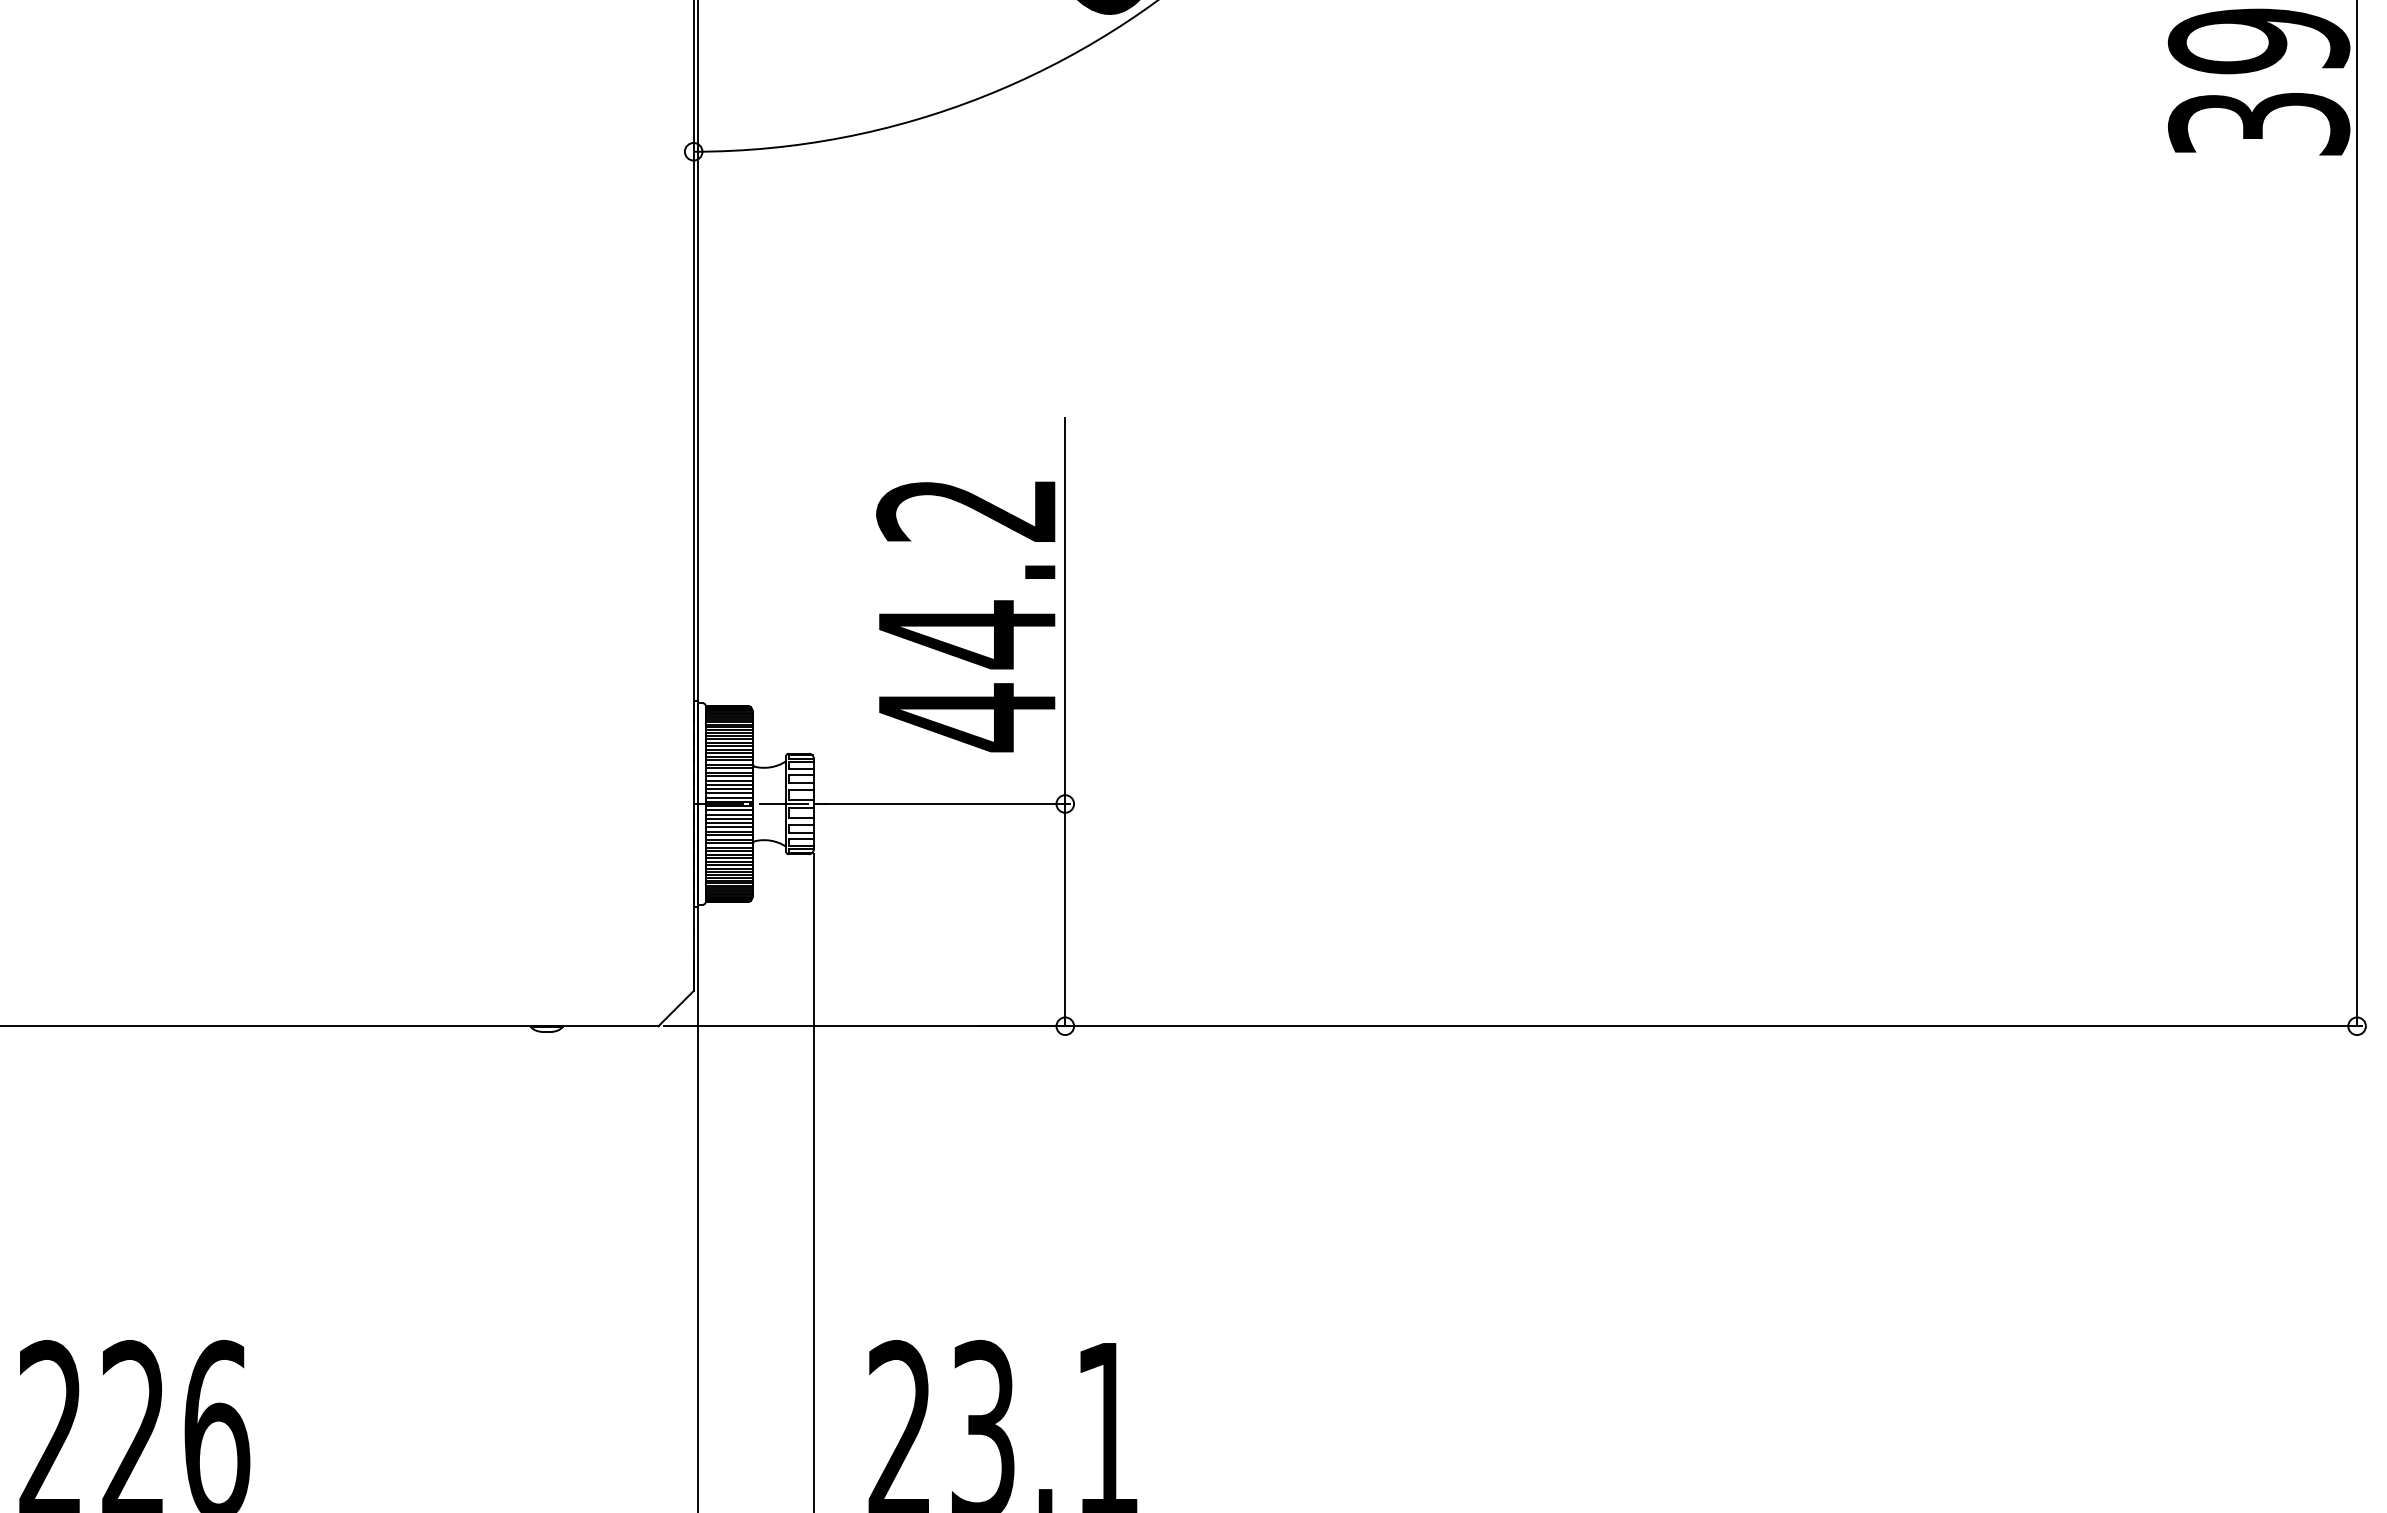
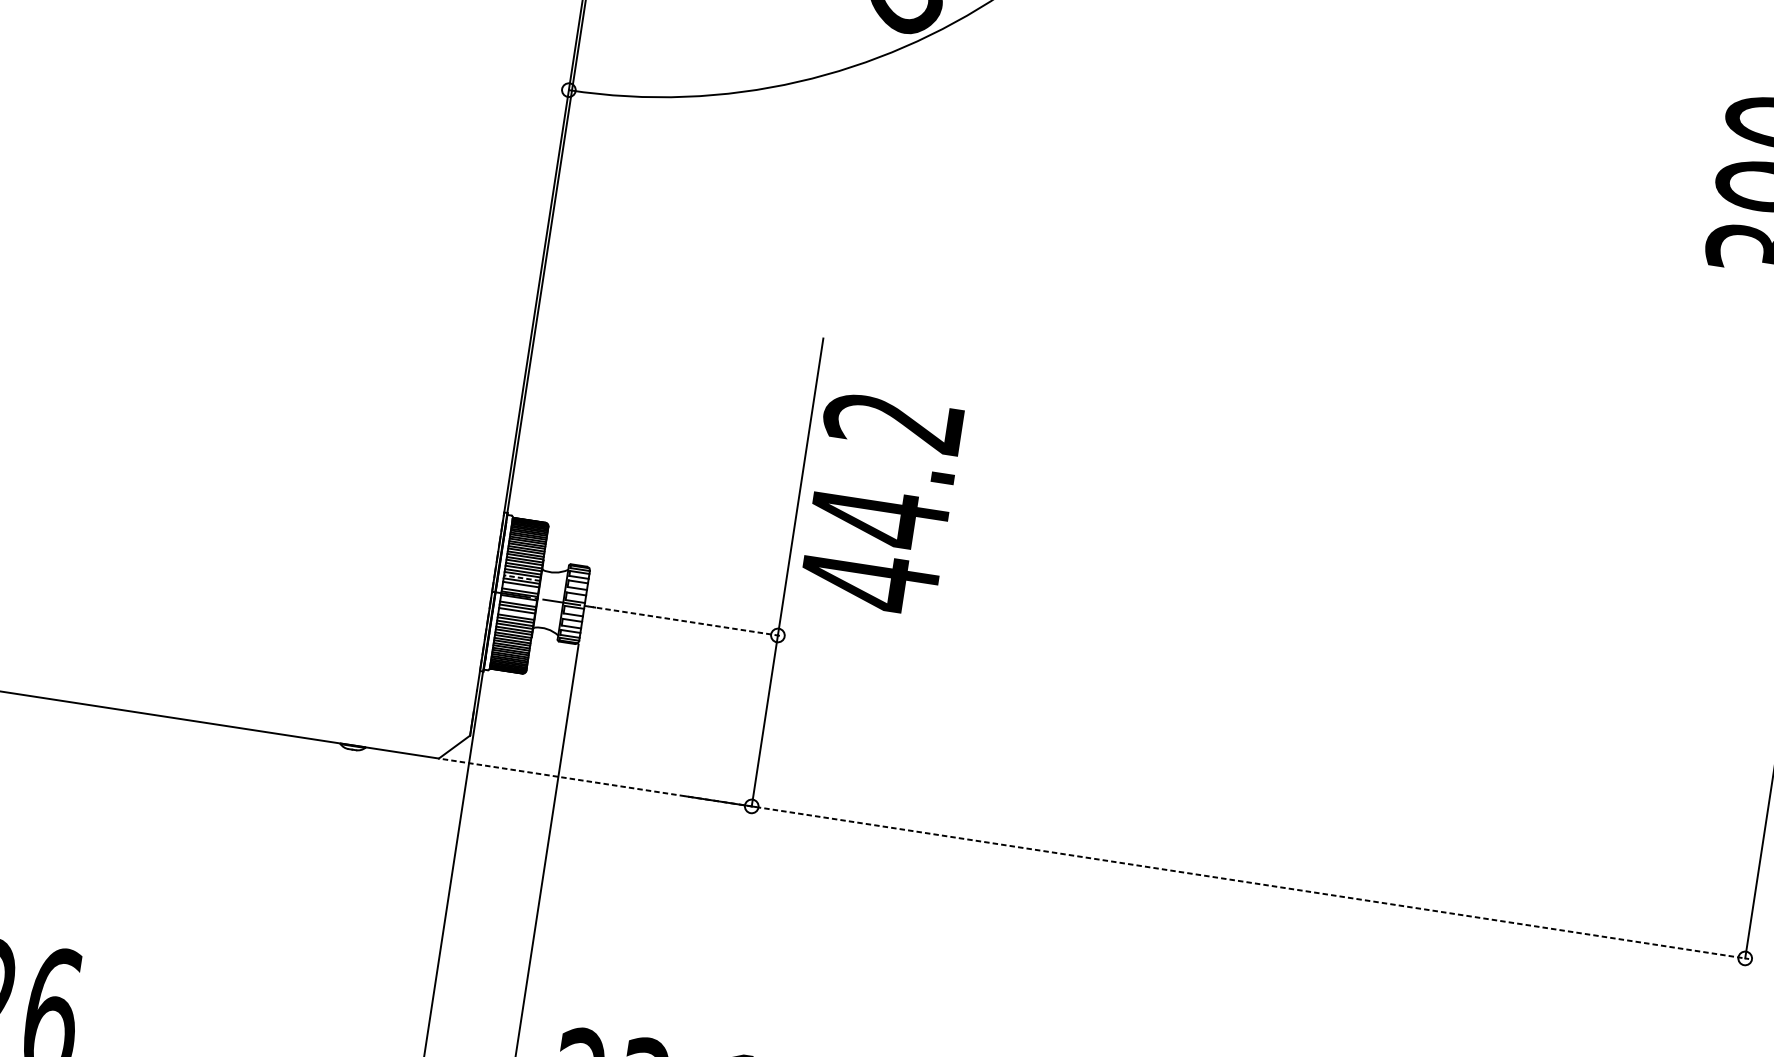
text: (965, 616) -> (880, 503), moved
line: (728, 780) -> (521, 577), solid -> dashed
line: (728, 793) -> (520, 587), removed
line: (944, 804) -> (684, 621), solid -> dashed
line: (728, 810) -> (518, 600), removed
line: (728, 827) -> (516, 613), removed
line: (1513, 1026) -> (1096, 859), solid -> dashed

